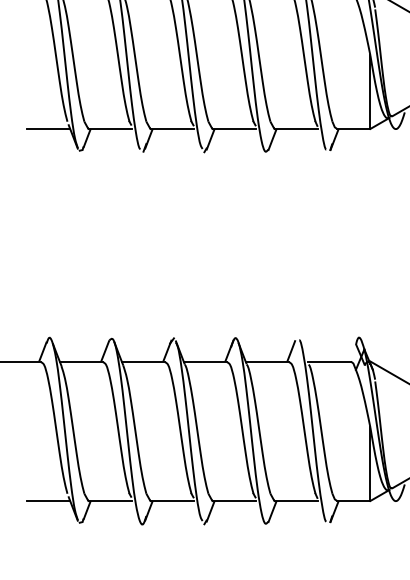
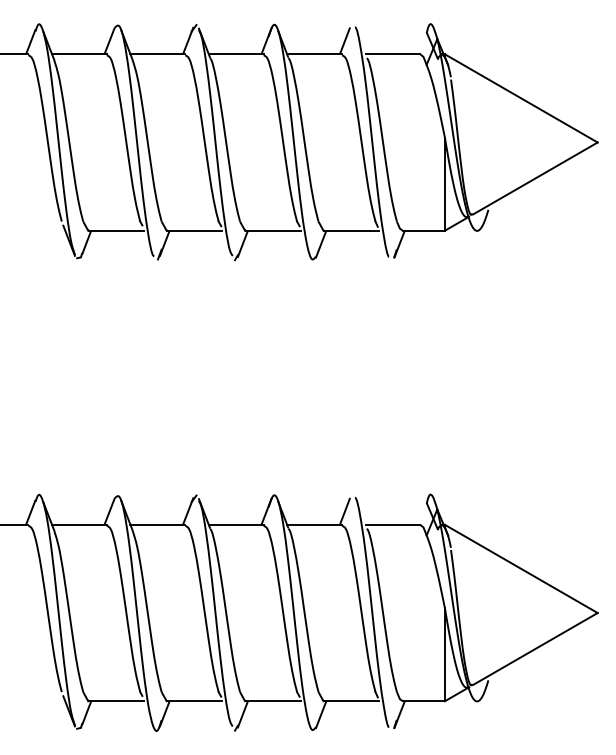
line: (48, 128) -> (37, 230), removed
line: (48, 501) -> (37, 701), removed

